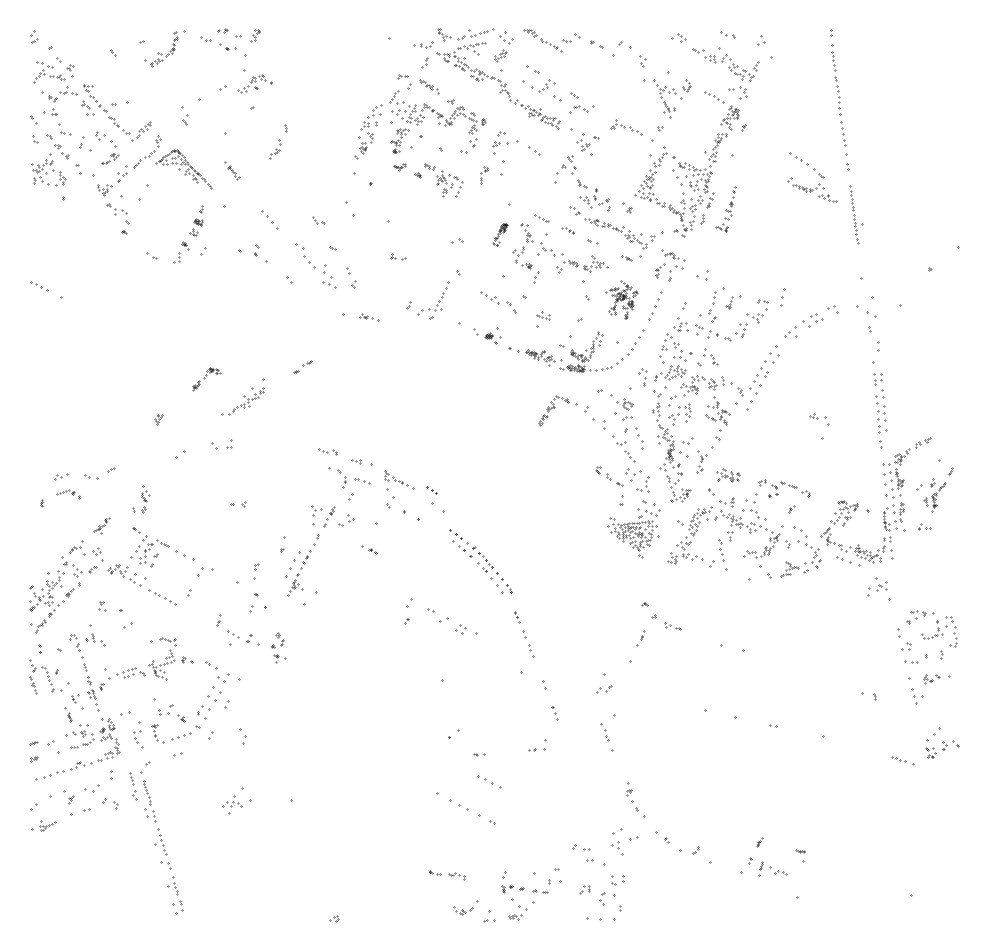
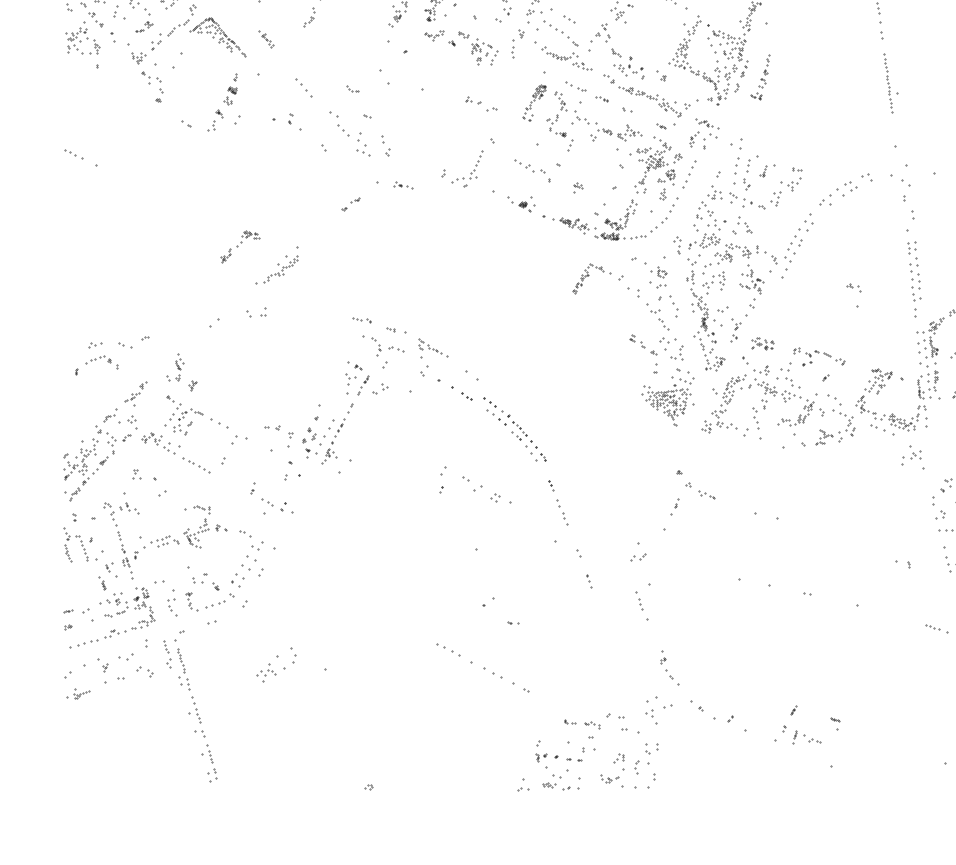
part: (399, 166) -> (433, 34), size x1.67
part: (818, 174) -> (572, 42), moved
part: (483, 175) -> (517, 43), size x1.67
part: (541, 218) -> (575, 86), size x1.43
part: (499, 234) -> (533, 102), size x1.67
part: (398, 256) -> (473, 99), moved
part: (782, 297) -> (736, 165), moved
part: (621, 299) -> (655, 167), size x1.67
part: (543, 319) -> (577, 187), size x0.62
part: (302, 366) -> (350, 203), moved
part: (206, 378) -> (240, 246), size x1.43
part: (158, 419) -> (192, 385), moved
part: (819, 419) -> (853, 287), size x0.71
part: (431, 490) -> (466, 396), moved
part: (67, 493) -> (101, 361), size x1.43
part: (238, 504) -> (272, 427), moved
part: (101, 525) -> (135, 393), size x1.43
part: (369, 549) -> (354, 365), moved
part: (278, 647) -> (309, 441), moved
part: (242, 736) -> (292, 655), moved
part: (537, 745) -> (571, 783), moved
part: (489, 781) -> (448, 649), moved
part: (447, 875) -> (582, 724), moved
part: (465, 907) -> (611, 775), moved

